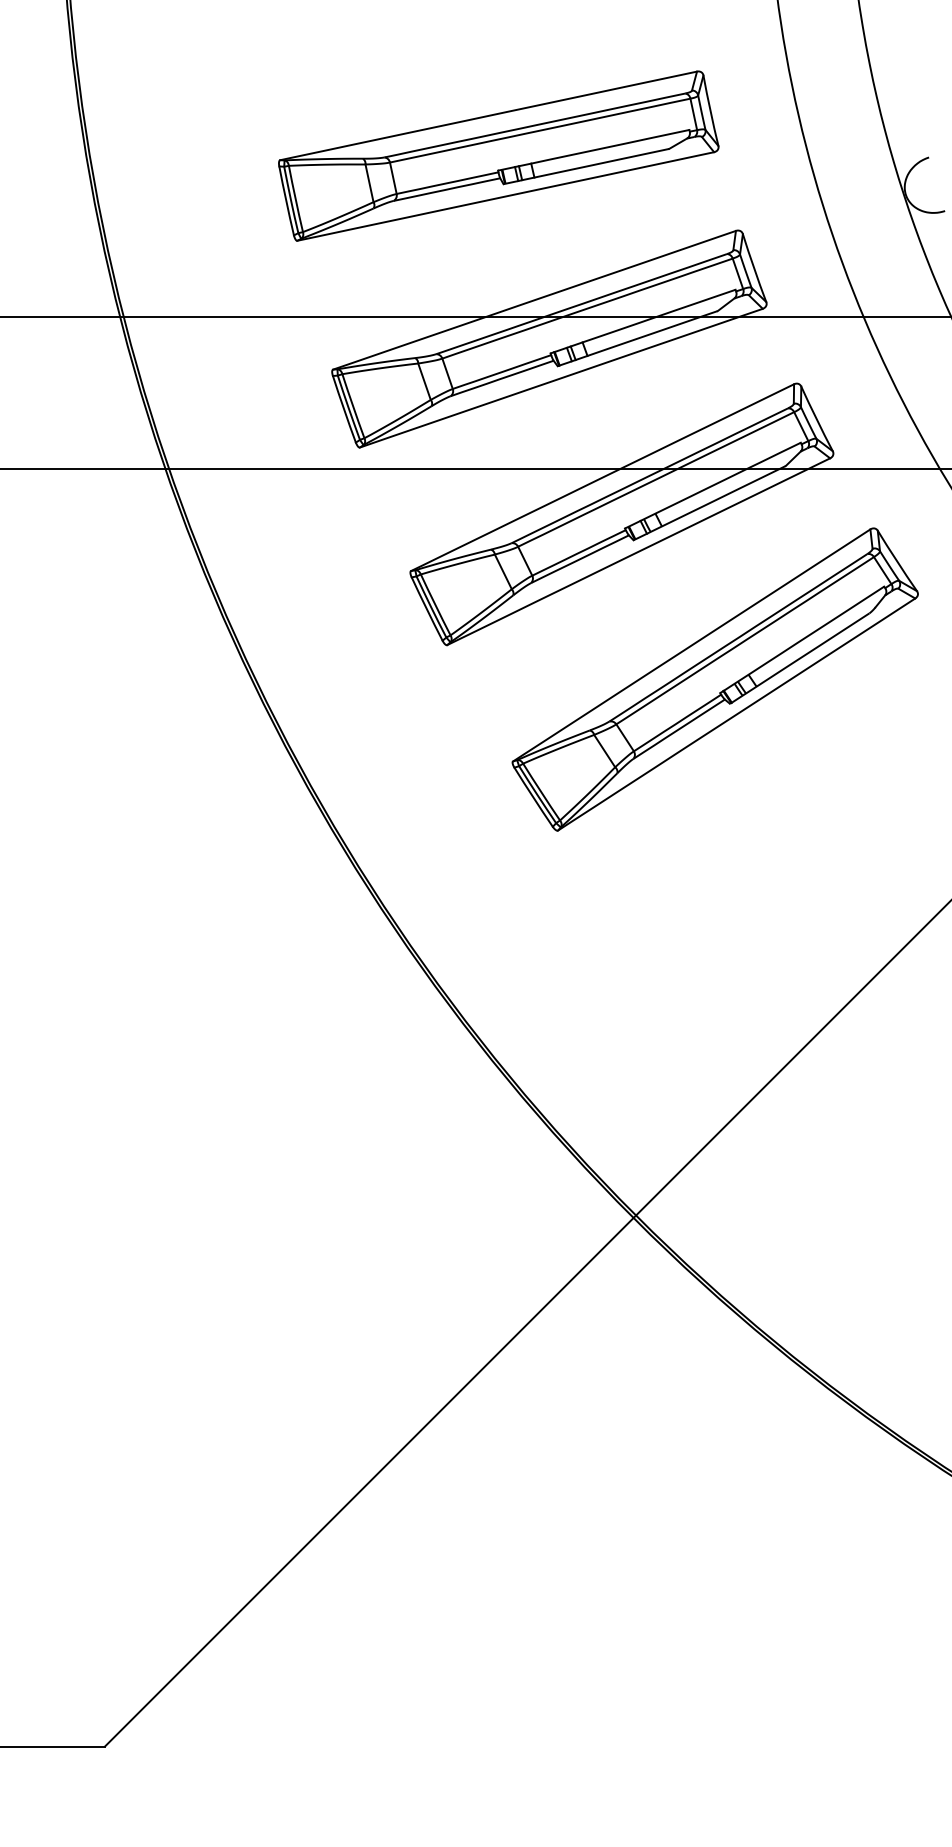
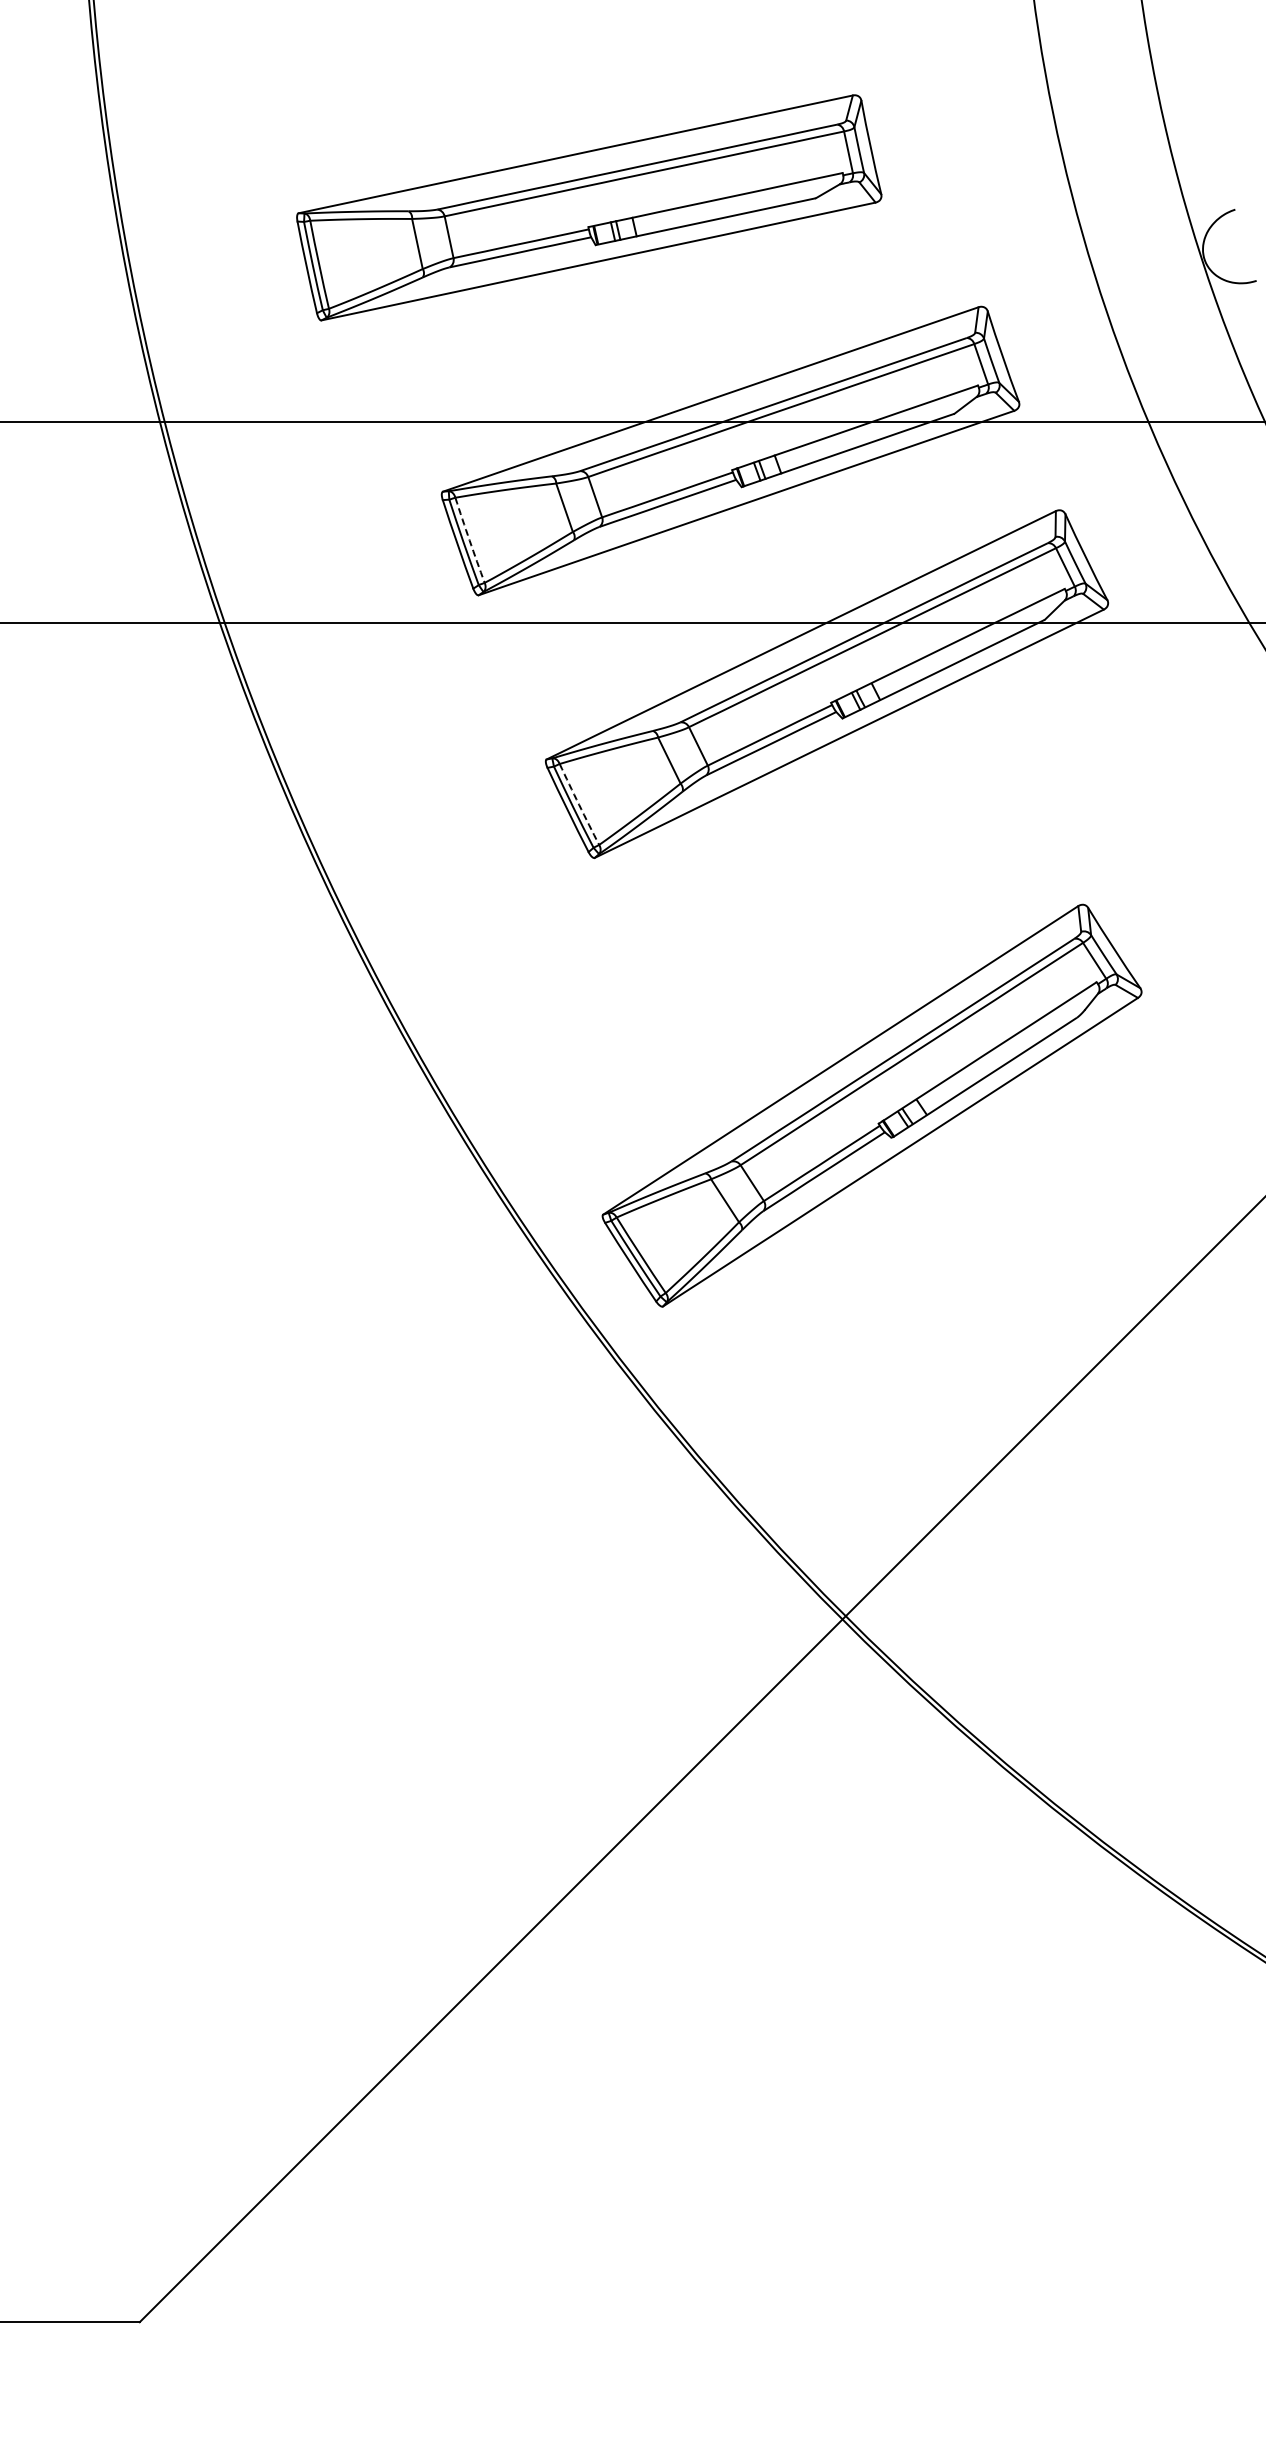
part: (498, 155) -> (589, 207), moved
arc: (353, 406) -> (469, 540), solid -> dashed
arc: (435, 604) -> (579, 804), solid -> dashed
part: (714, 679) -> (871, 1105), moved

